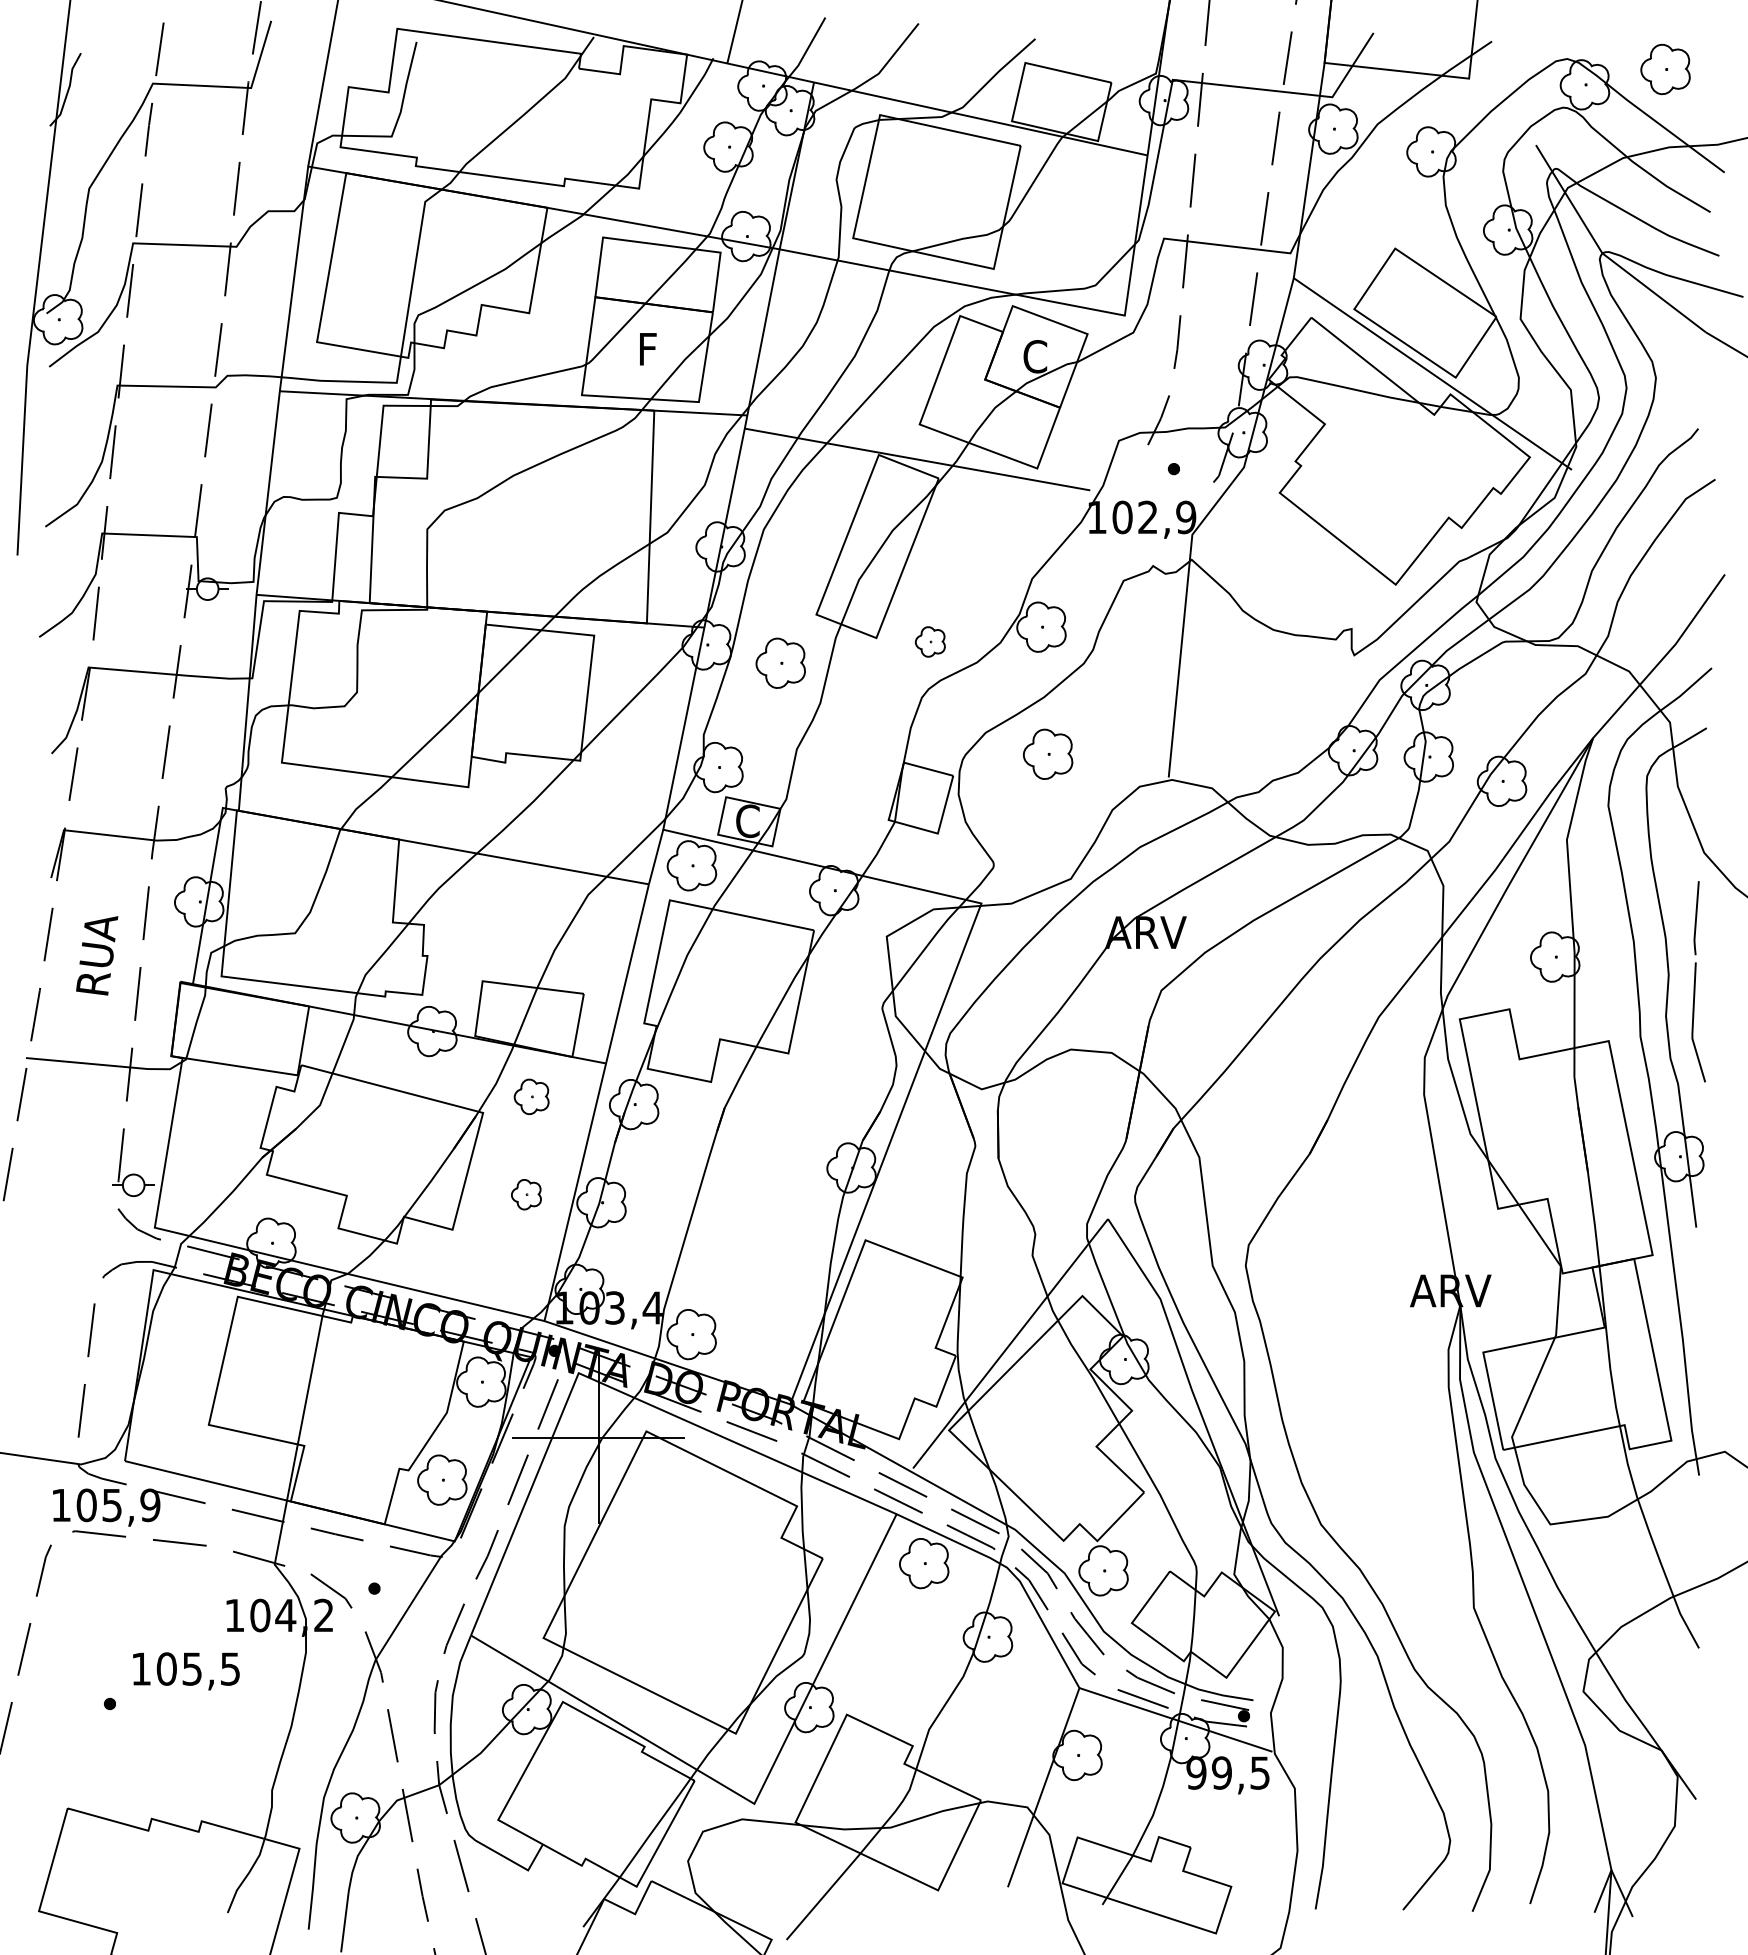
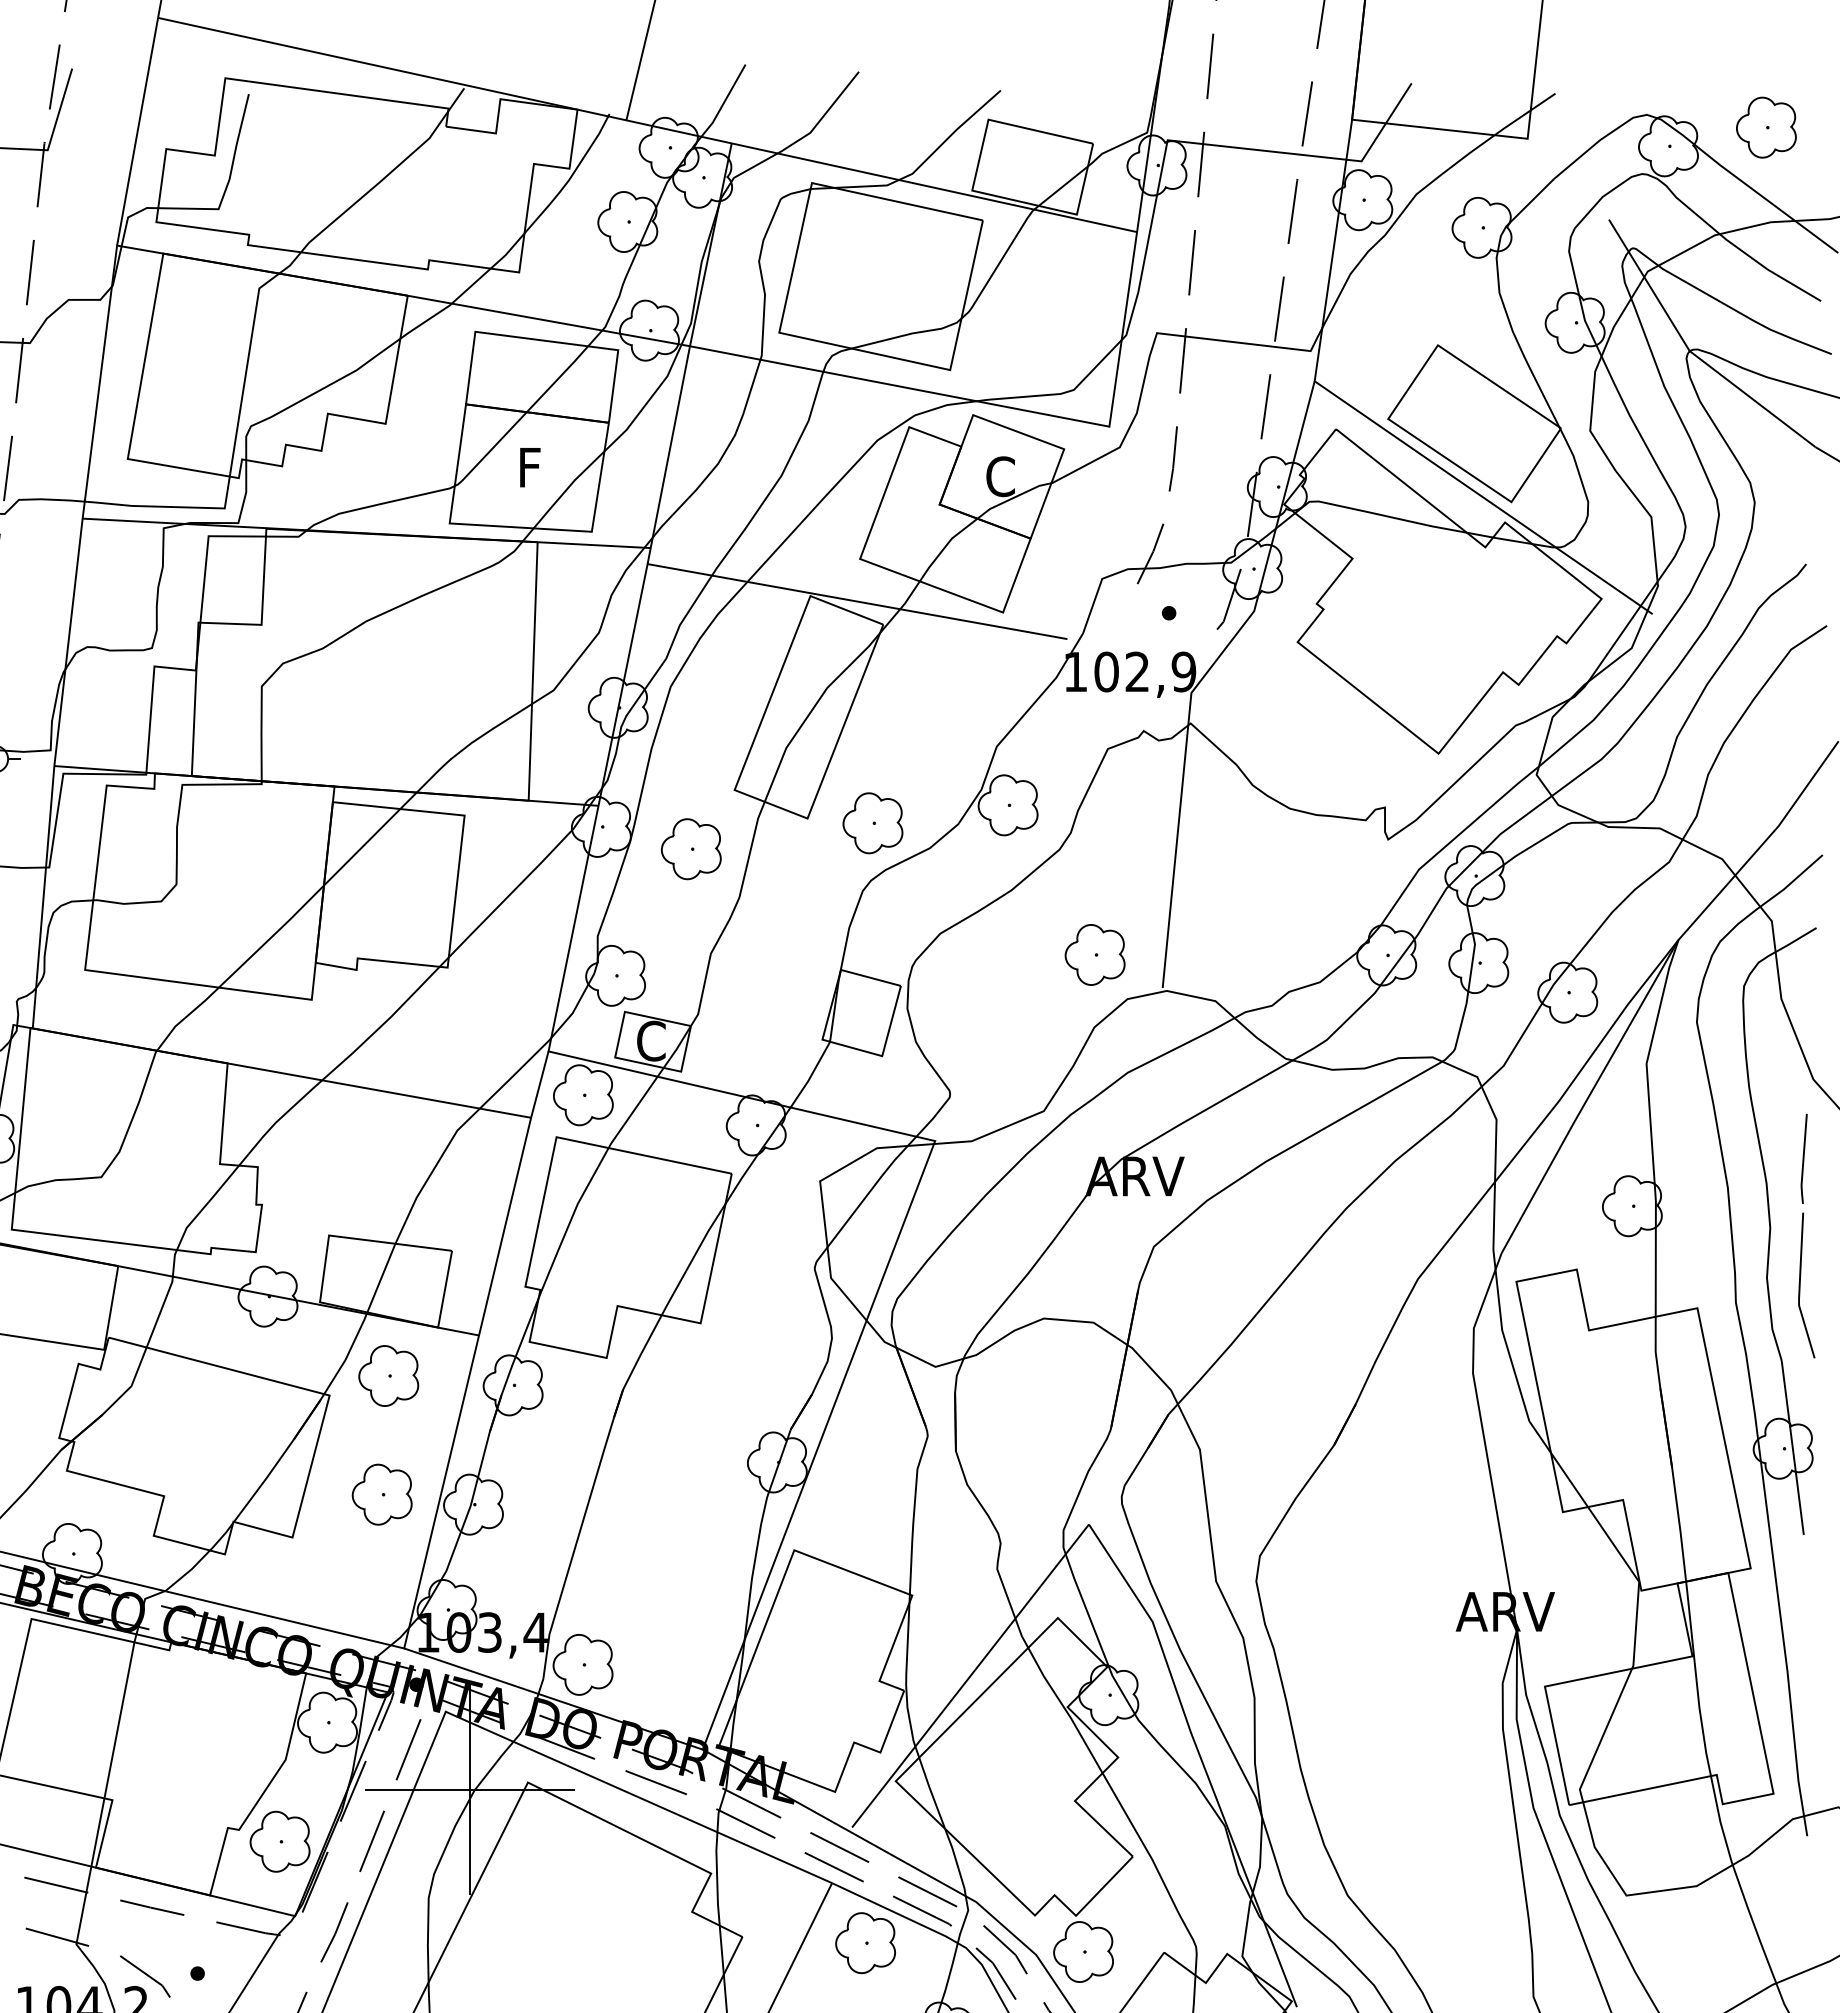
part: (930, 641) -> (873, 822), size x1.67
part: (1048, 753) -> (1095, 953), moved
part: (531, 1096) -> (388, 1375), size x1.43
part: (526, 1194) -> (382, 1494), size x1.67

